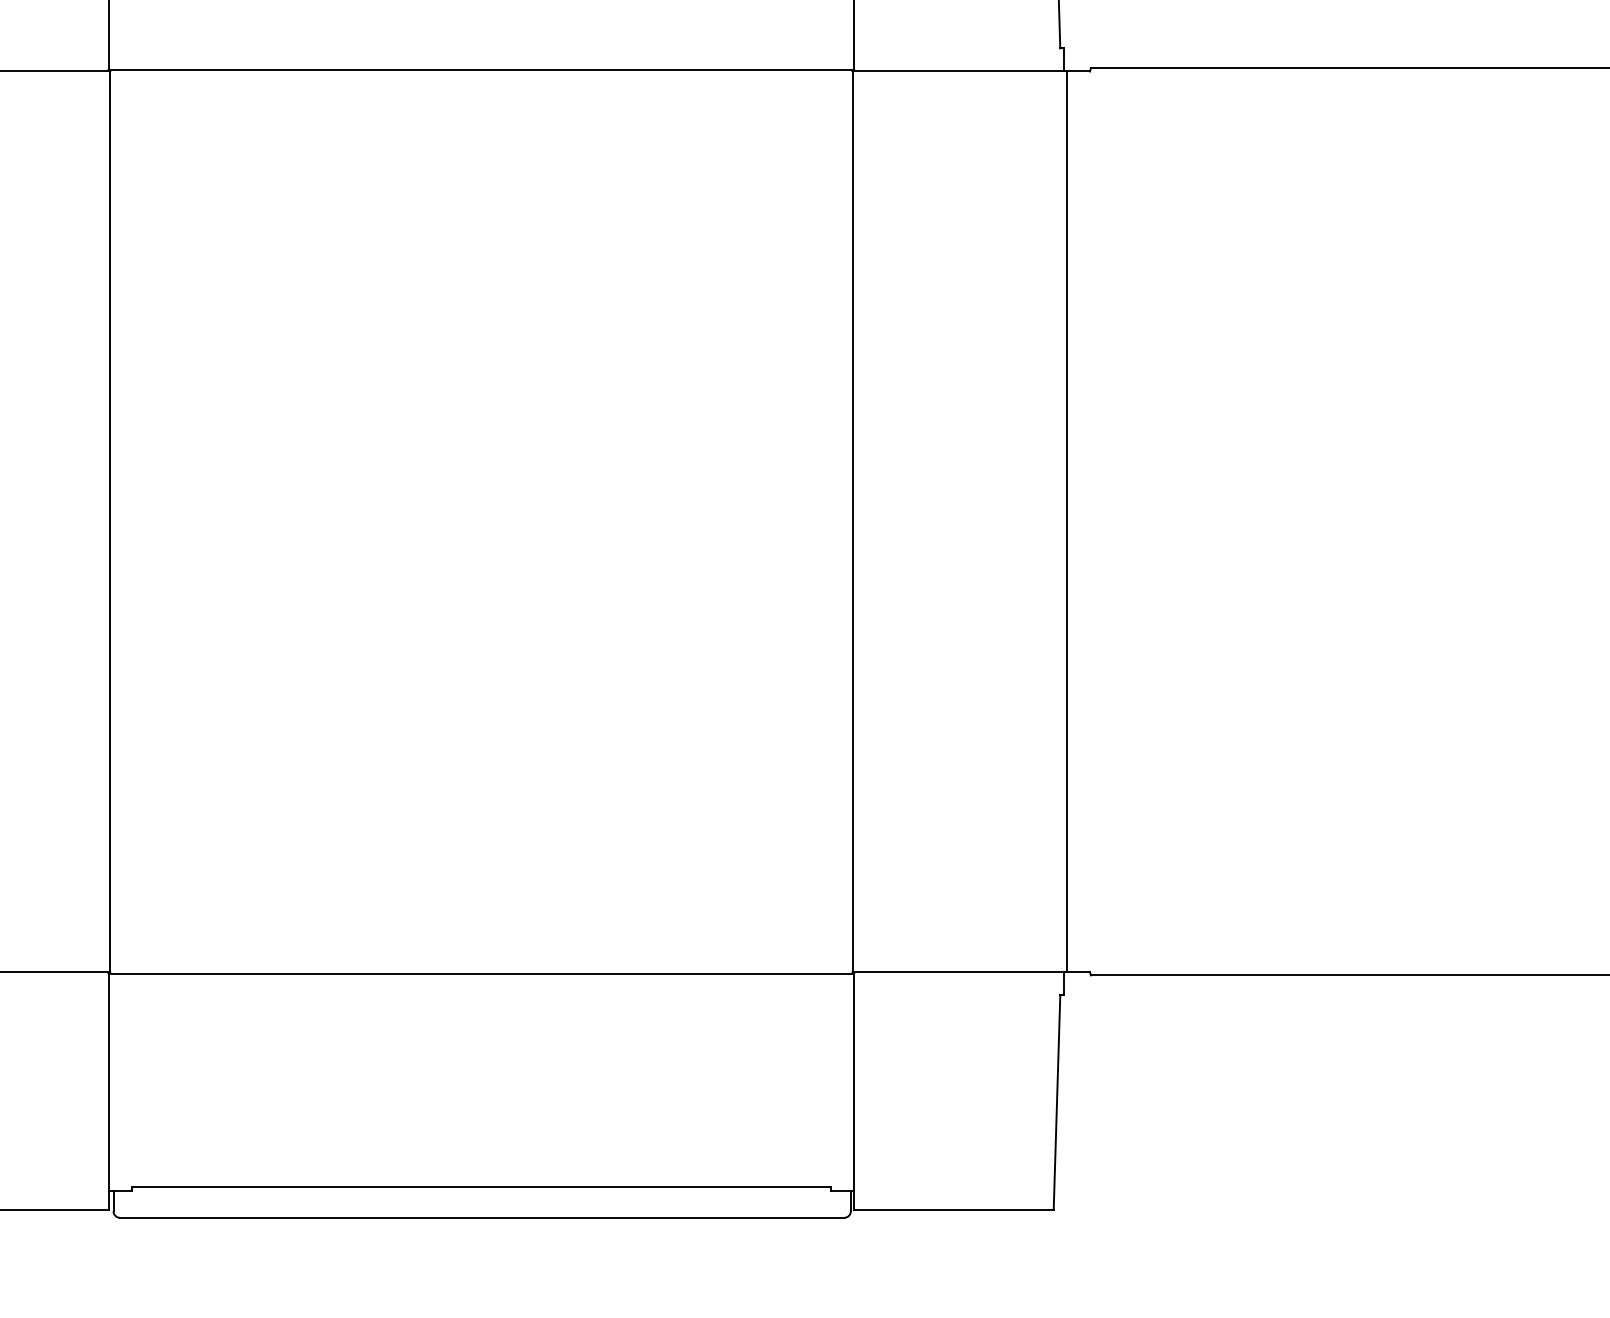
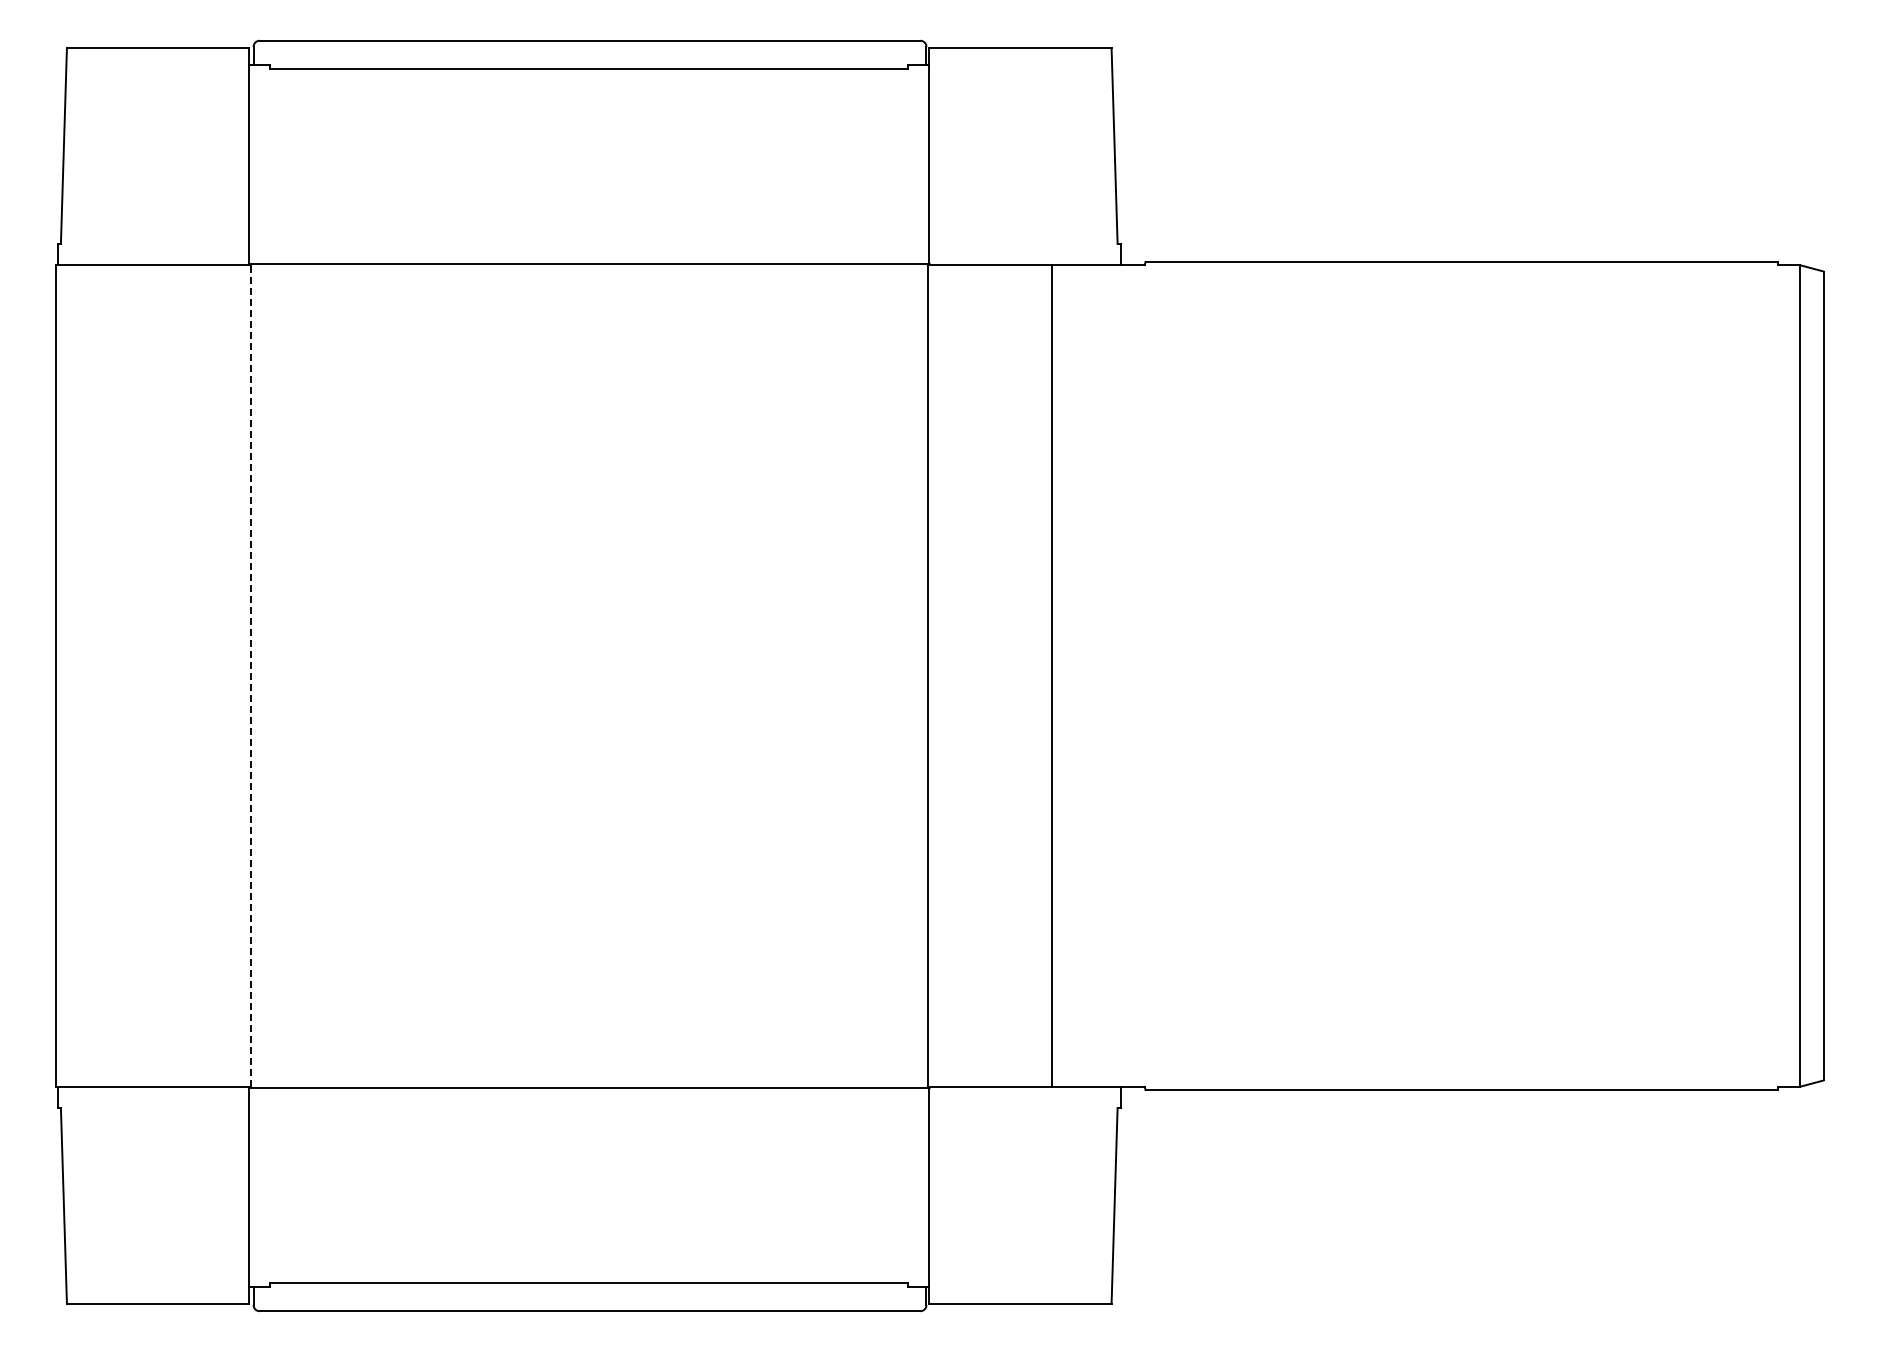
line: (1066, 521) -> (1051, 675), moved
line: (110, 522) -> (250, 676), solid -> dashed

